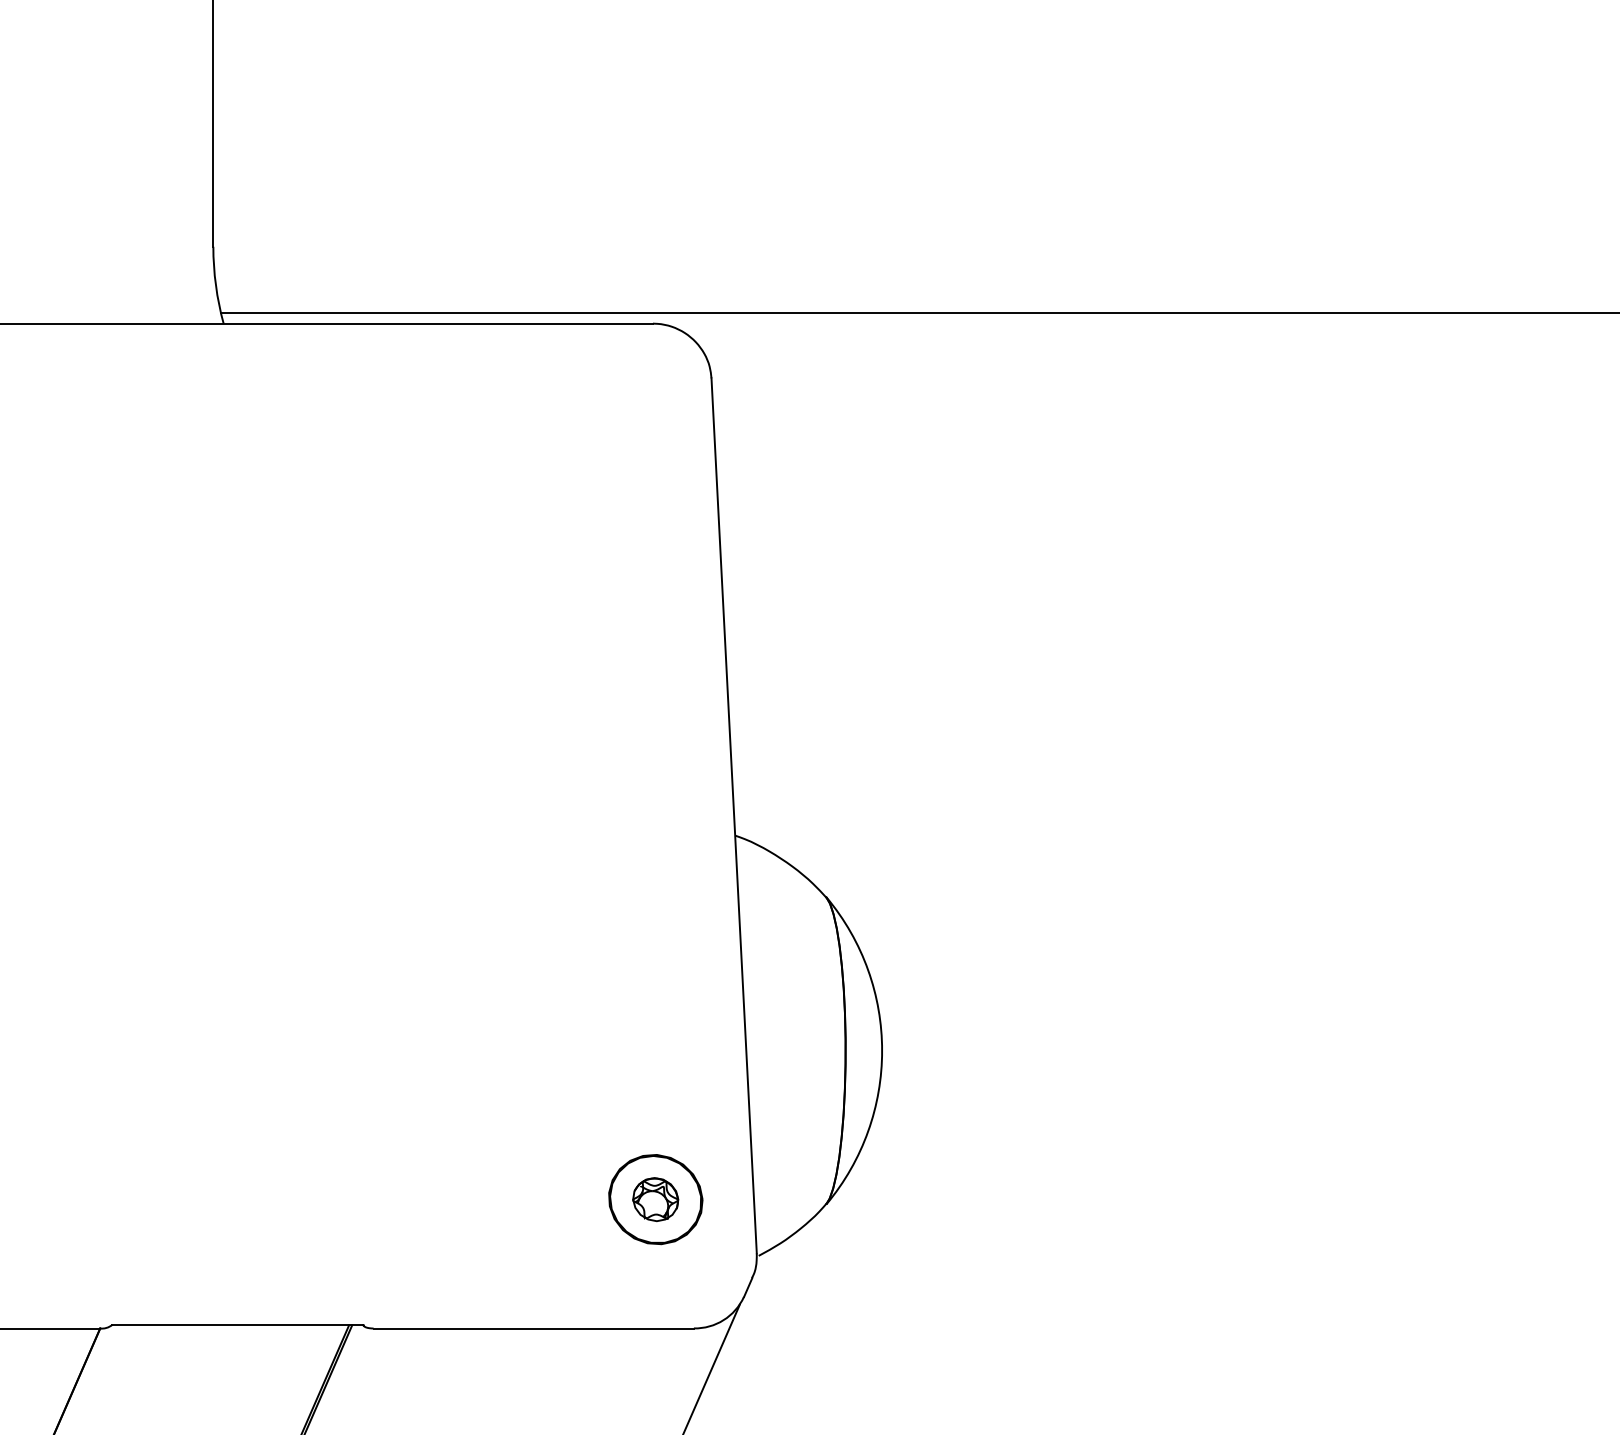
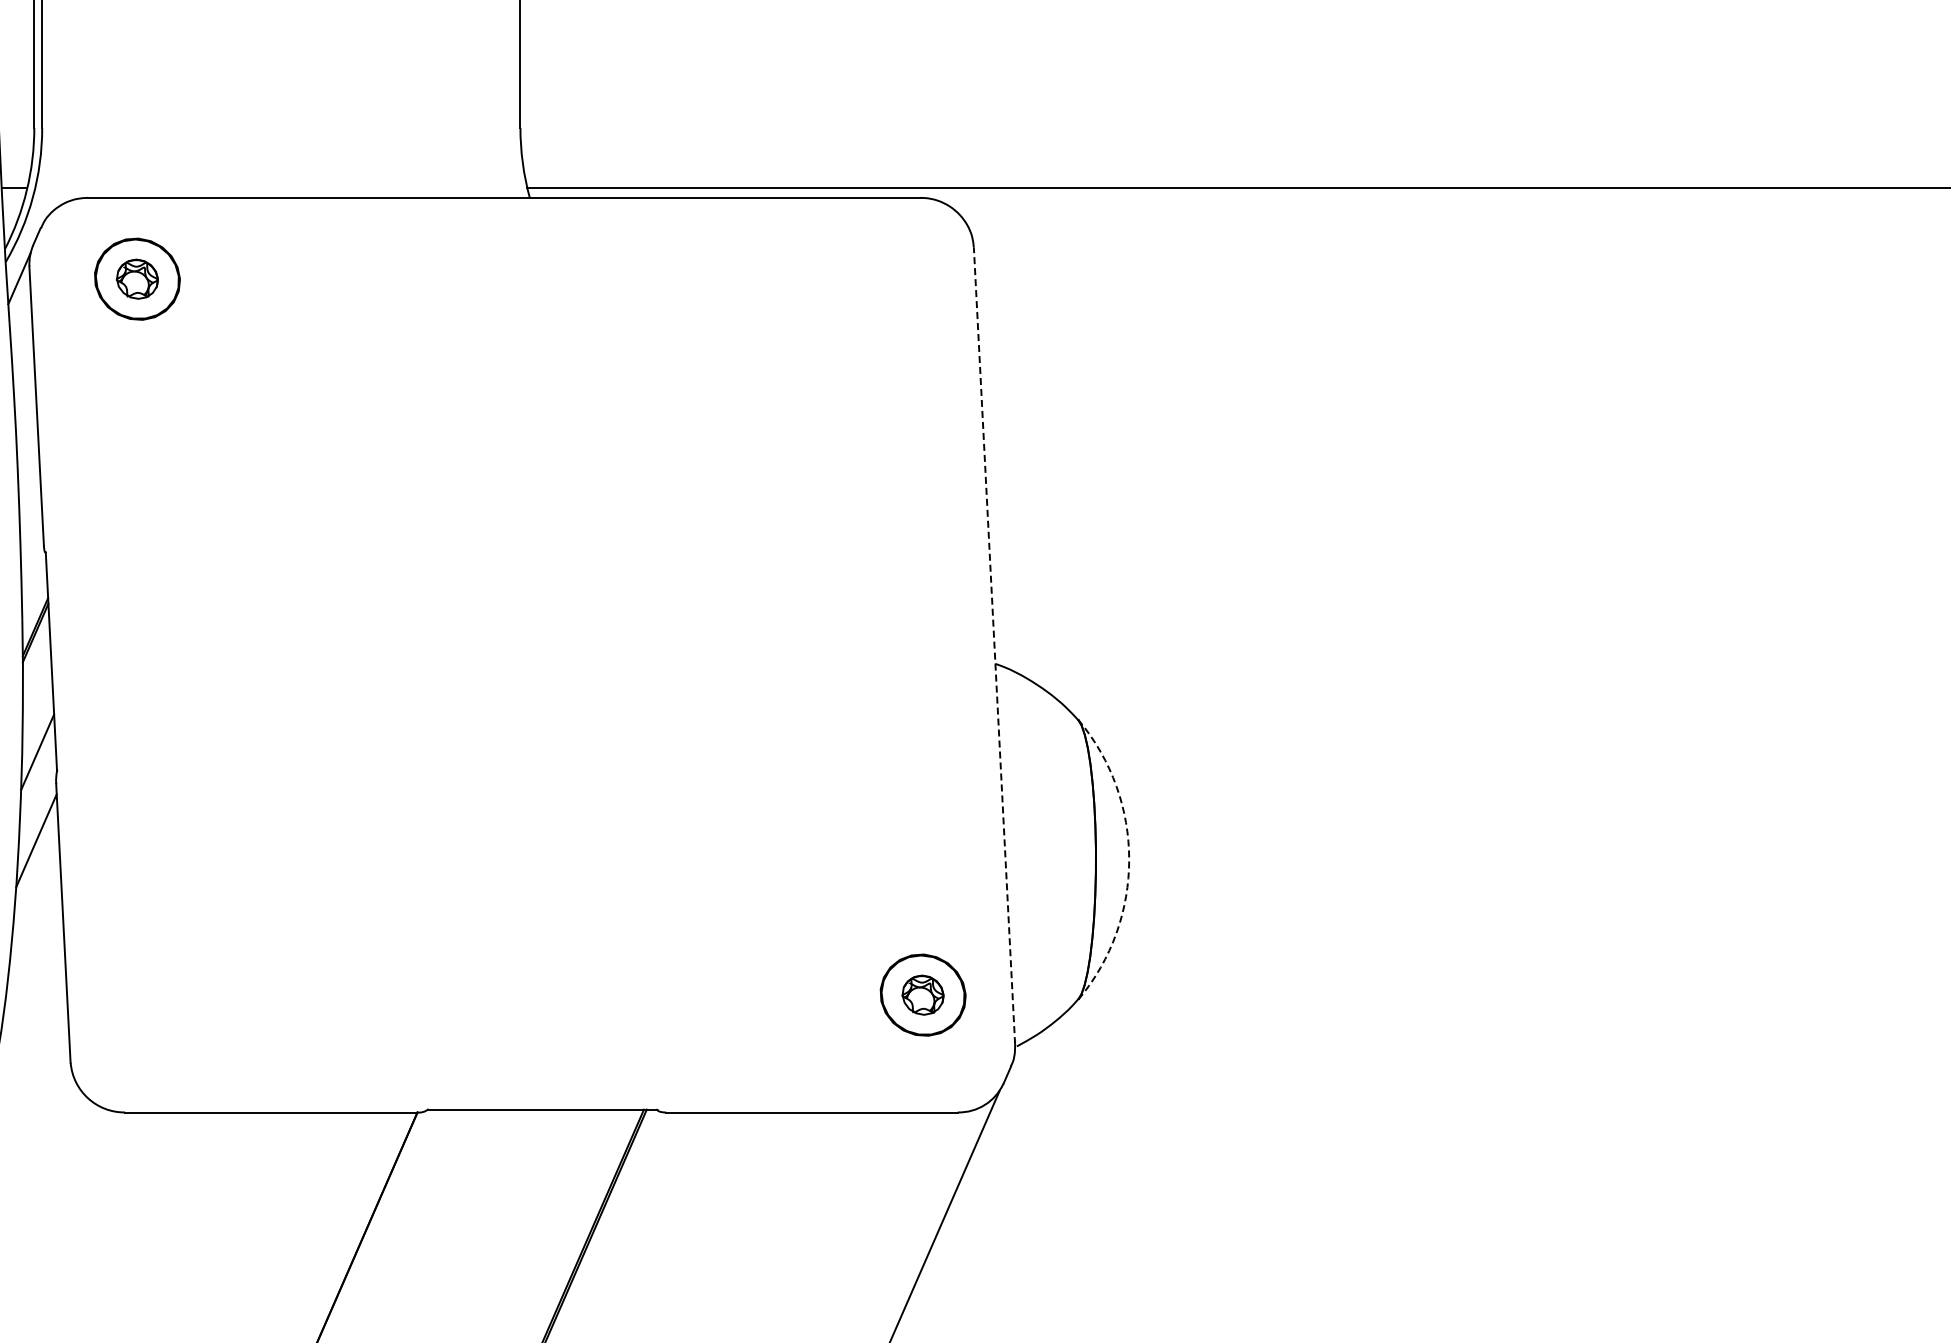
line: (734, 815) -> (994, 645), solid -> dashed
arc: (882, 1050) -> (1129, 859), solid -> dashed

